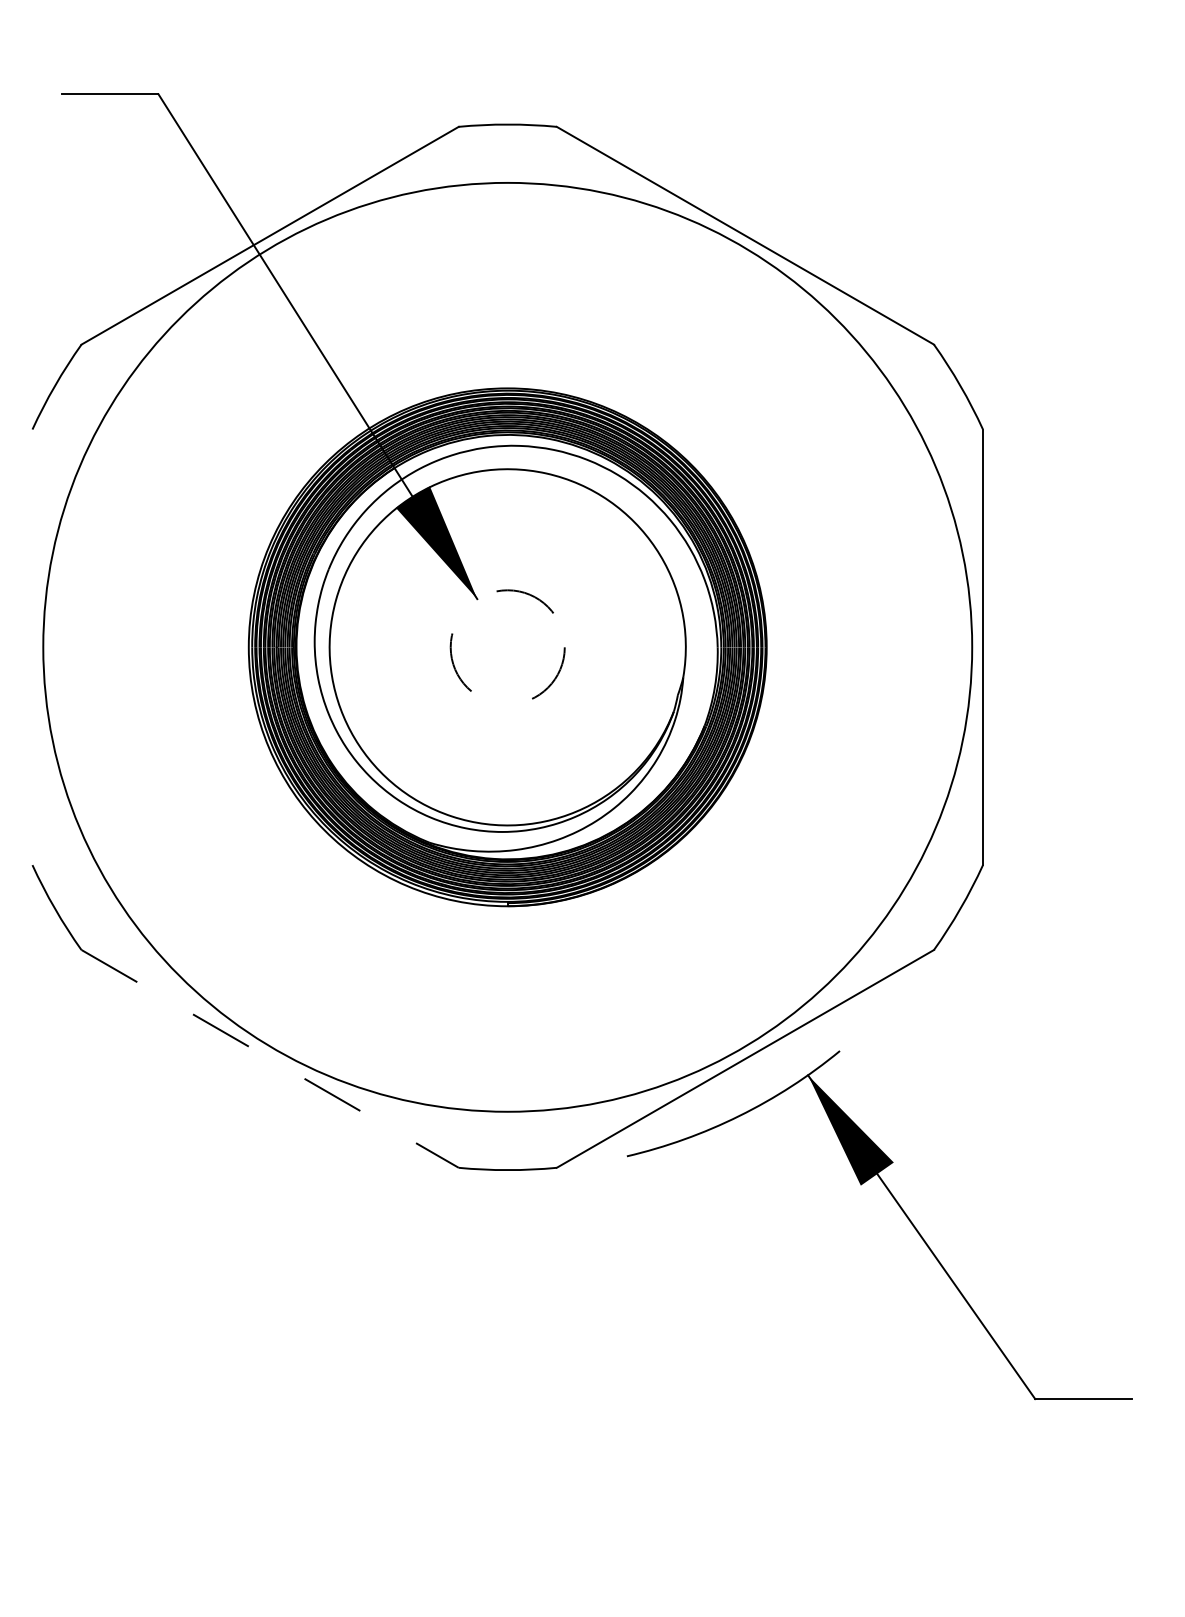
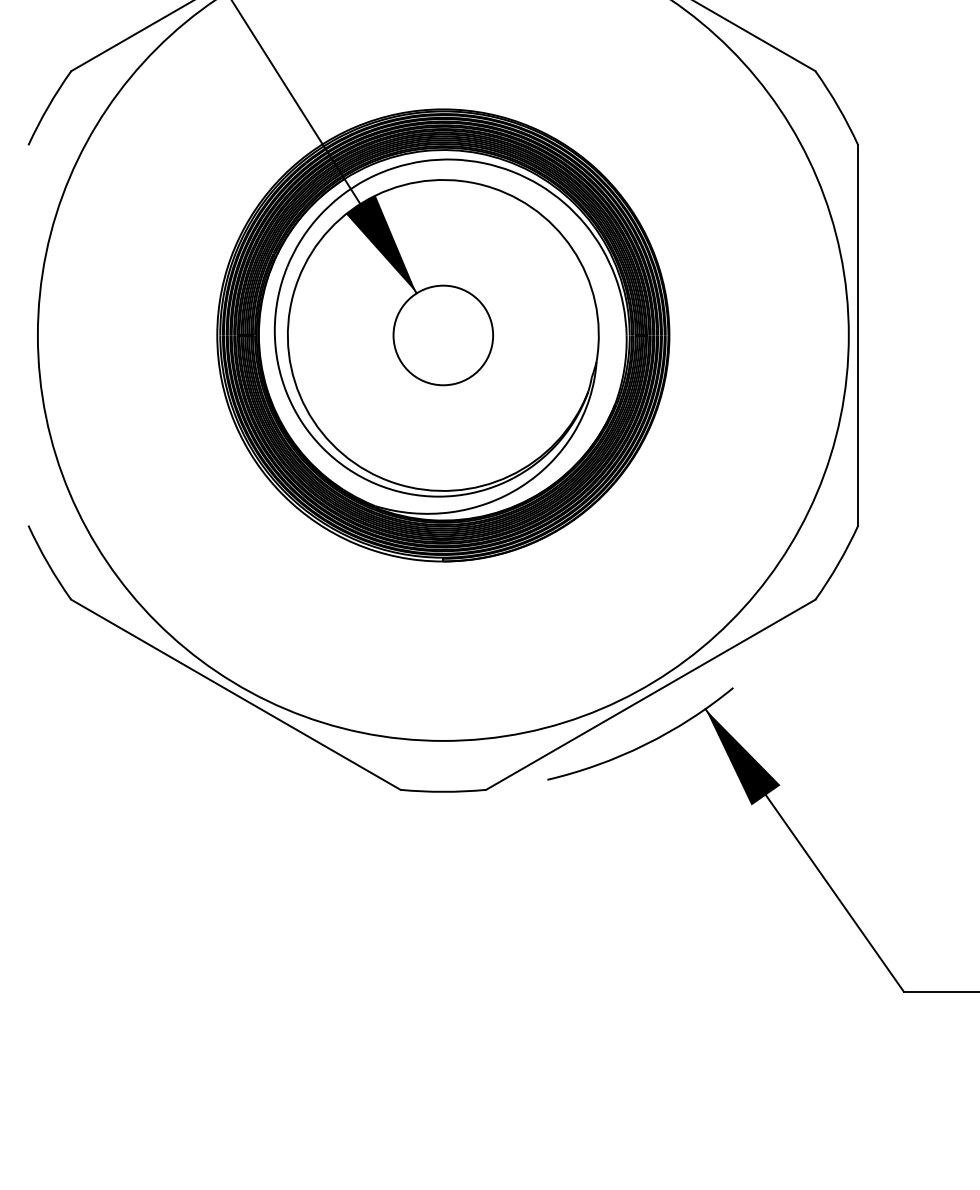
circle: (507, 647) -> (443, 335), dashed -> solid
line: (270, 1058) -> (236, 694), dashed -> solid

